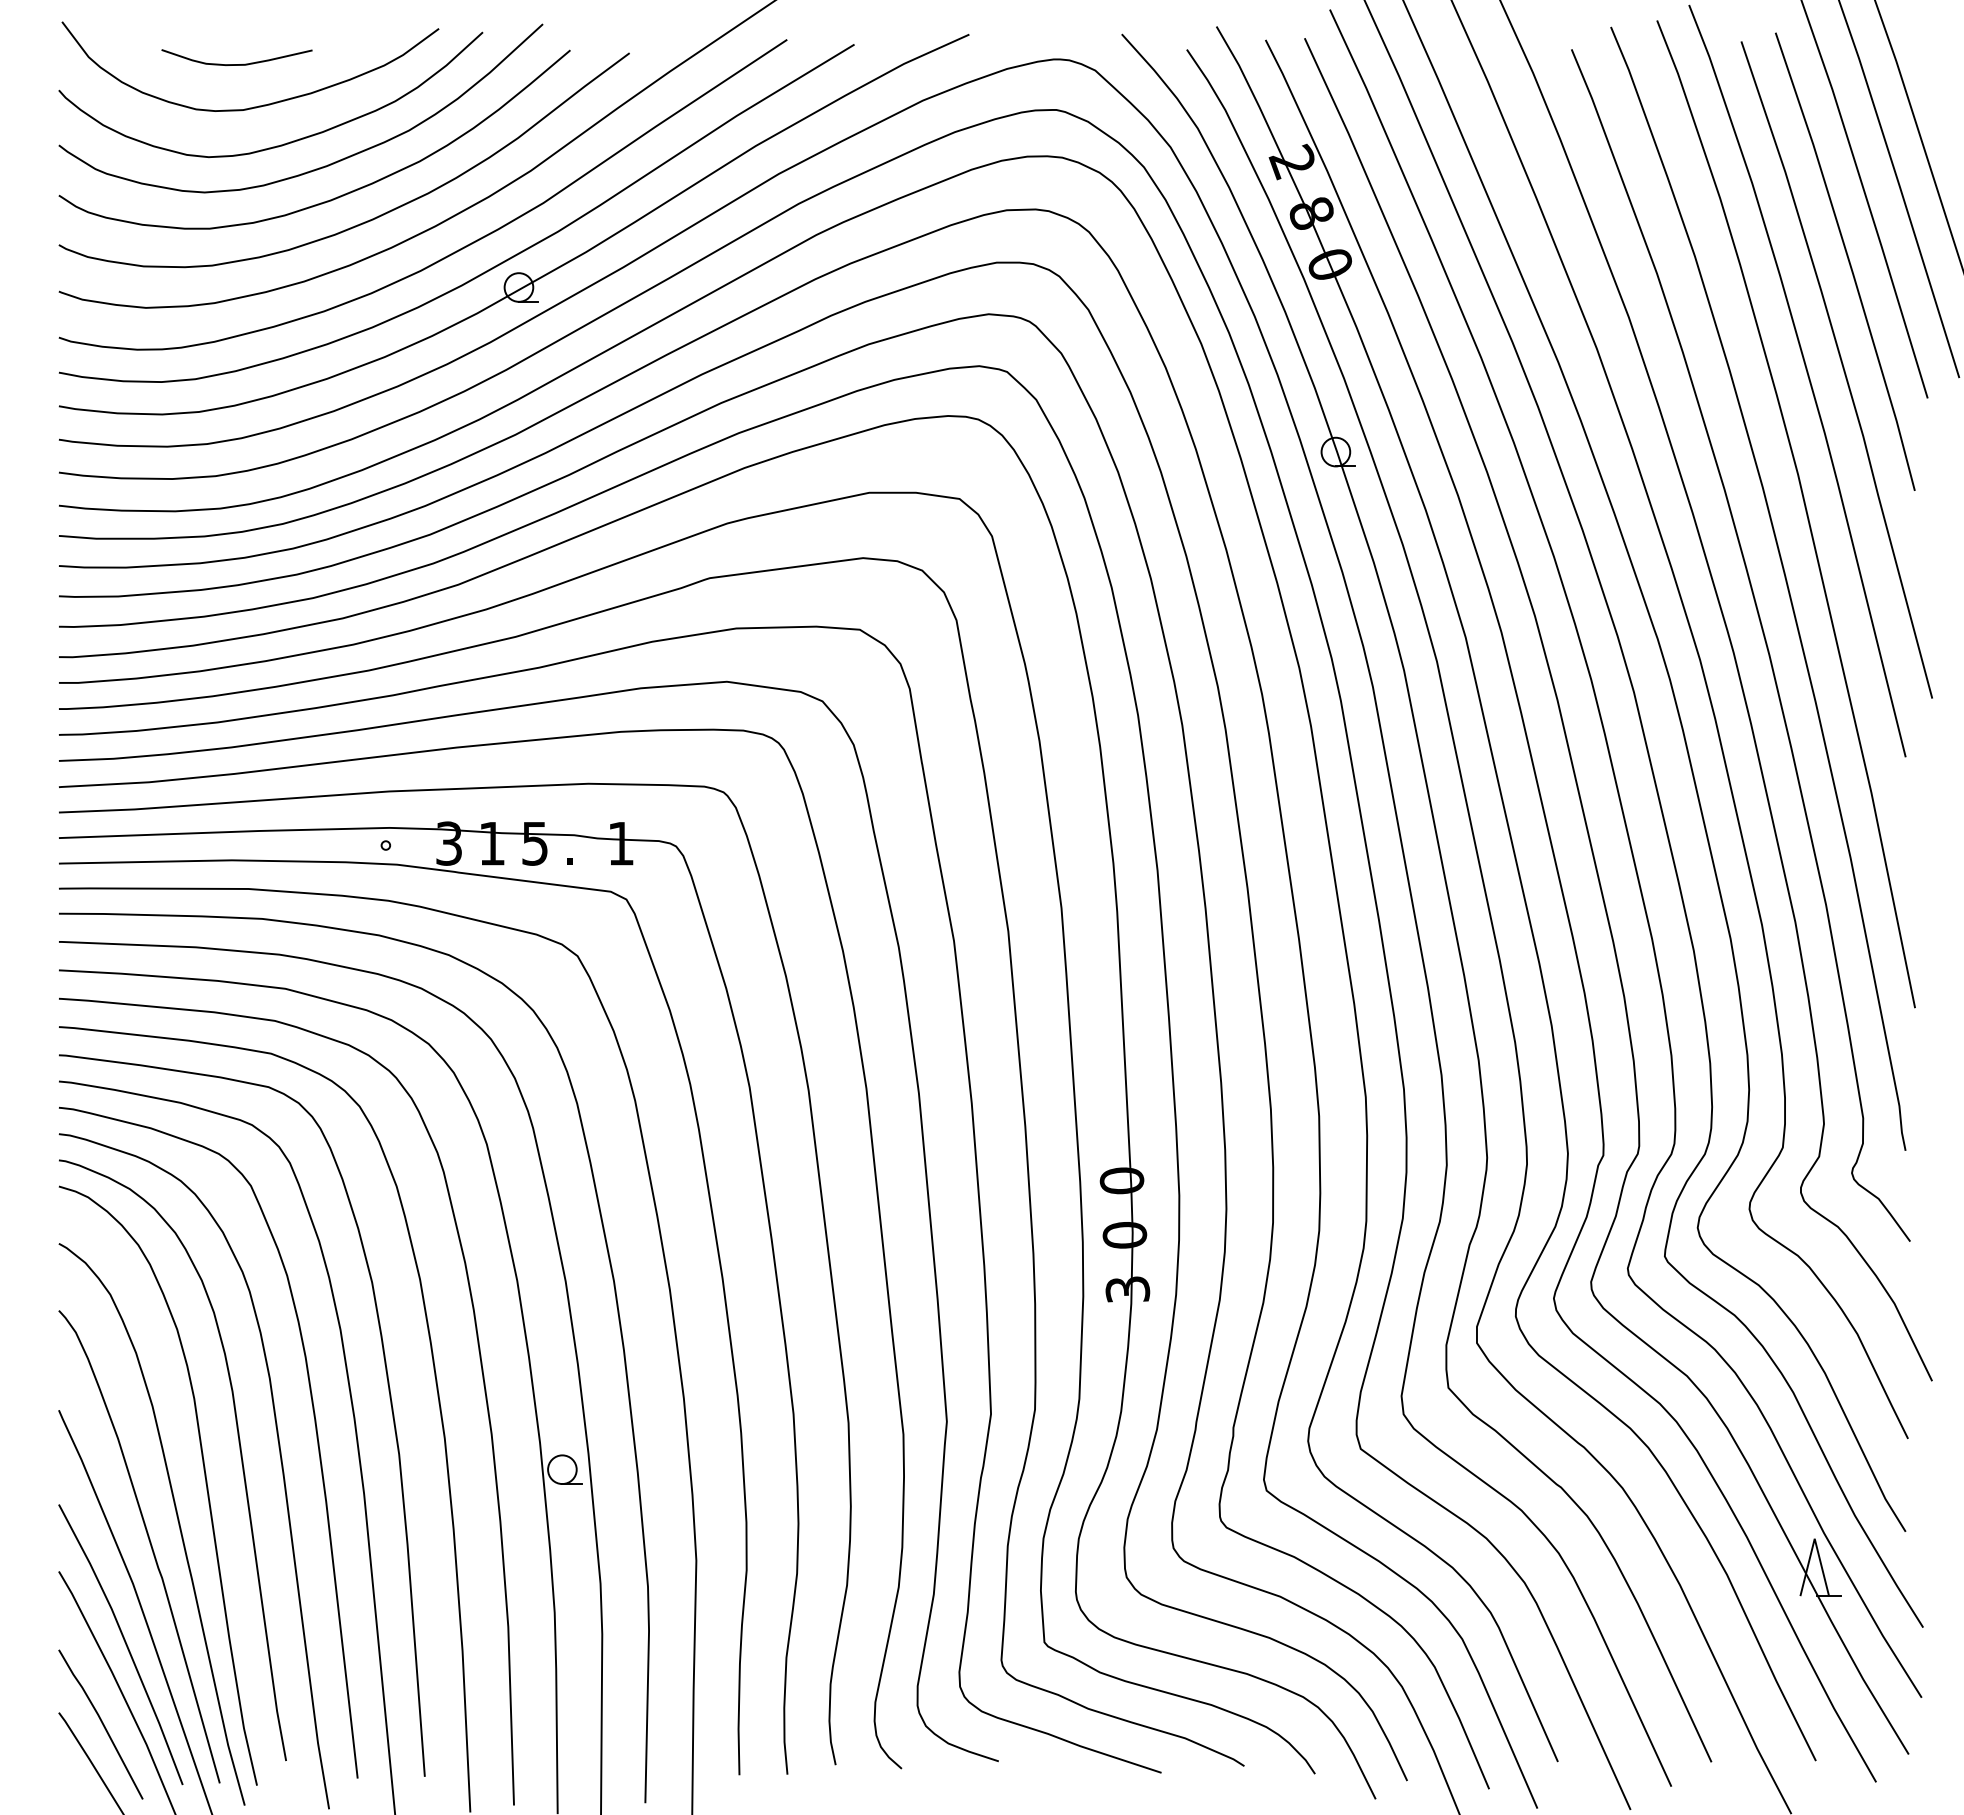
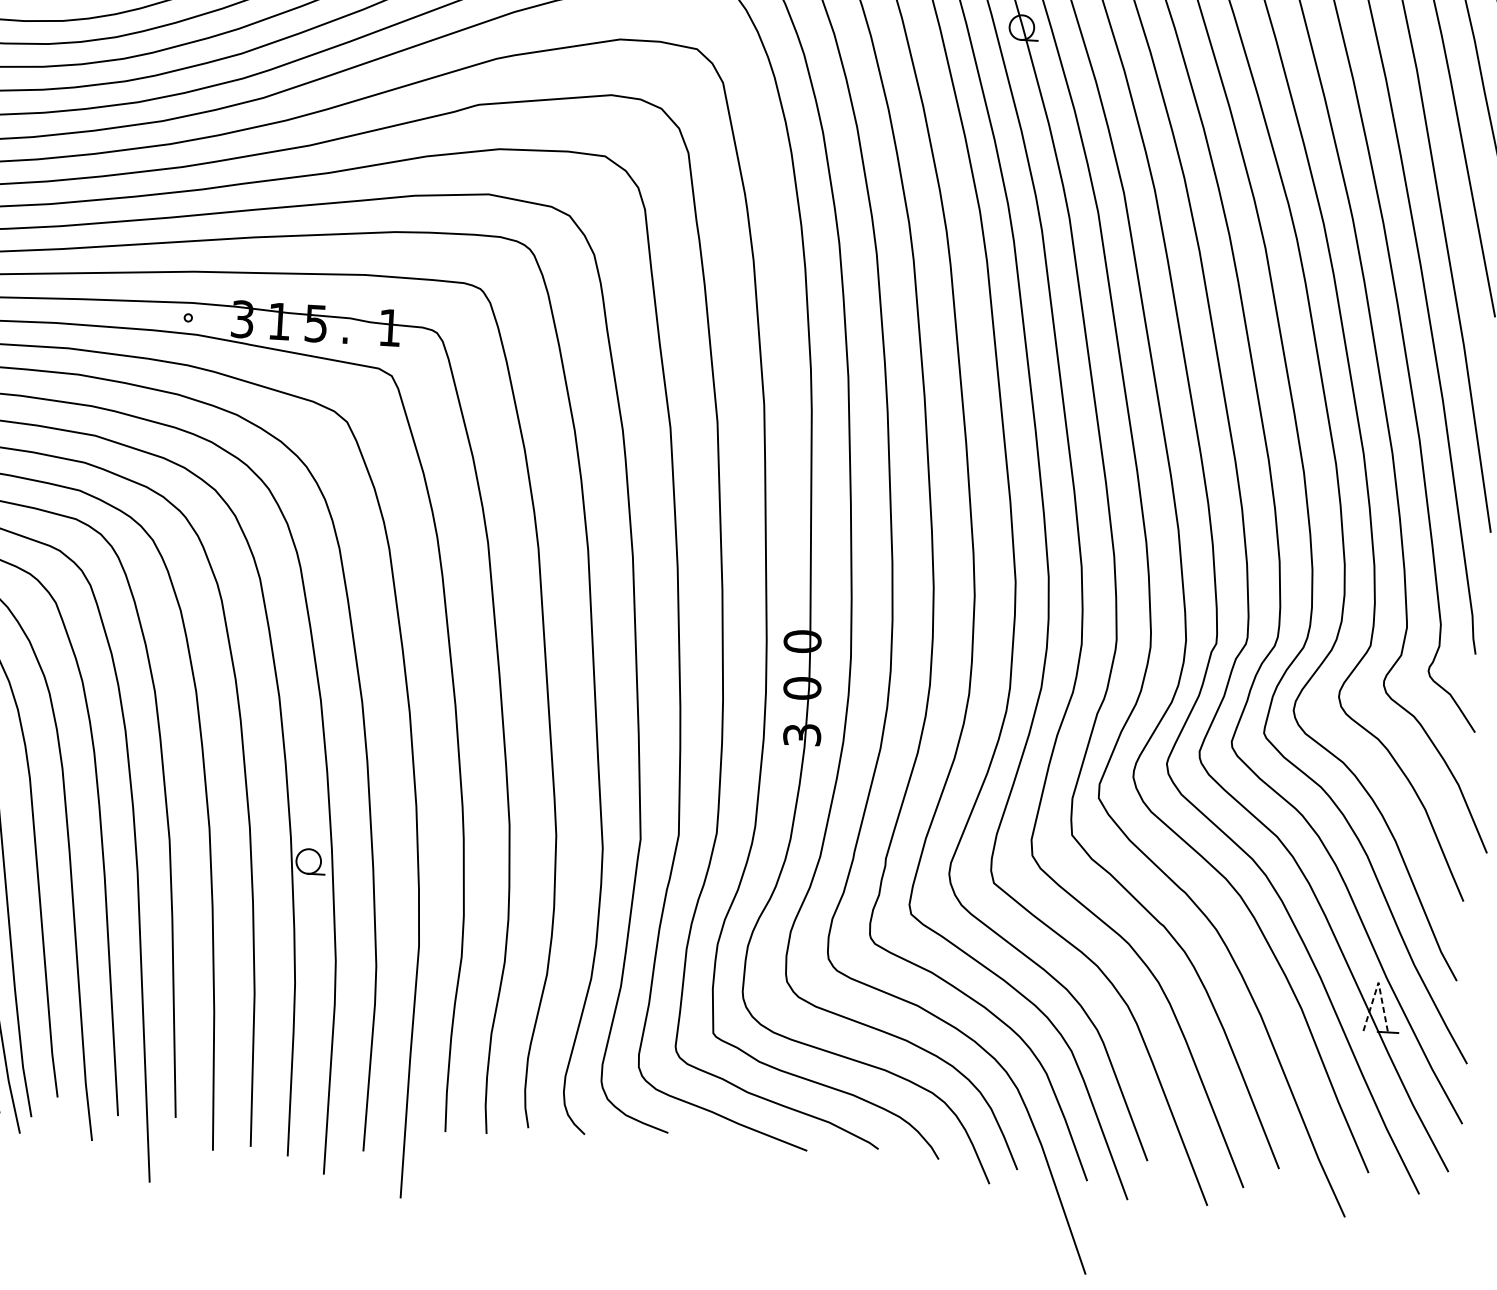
line: (1814, 1538) -> (1378, 982), solid -> dashed

